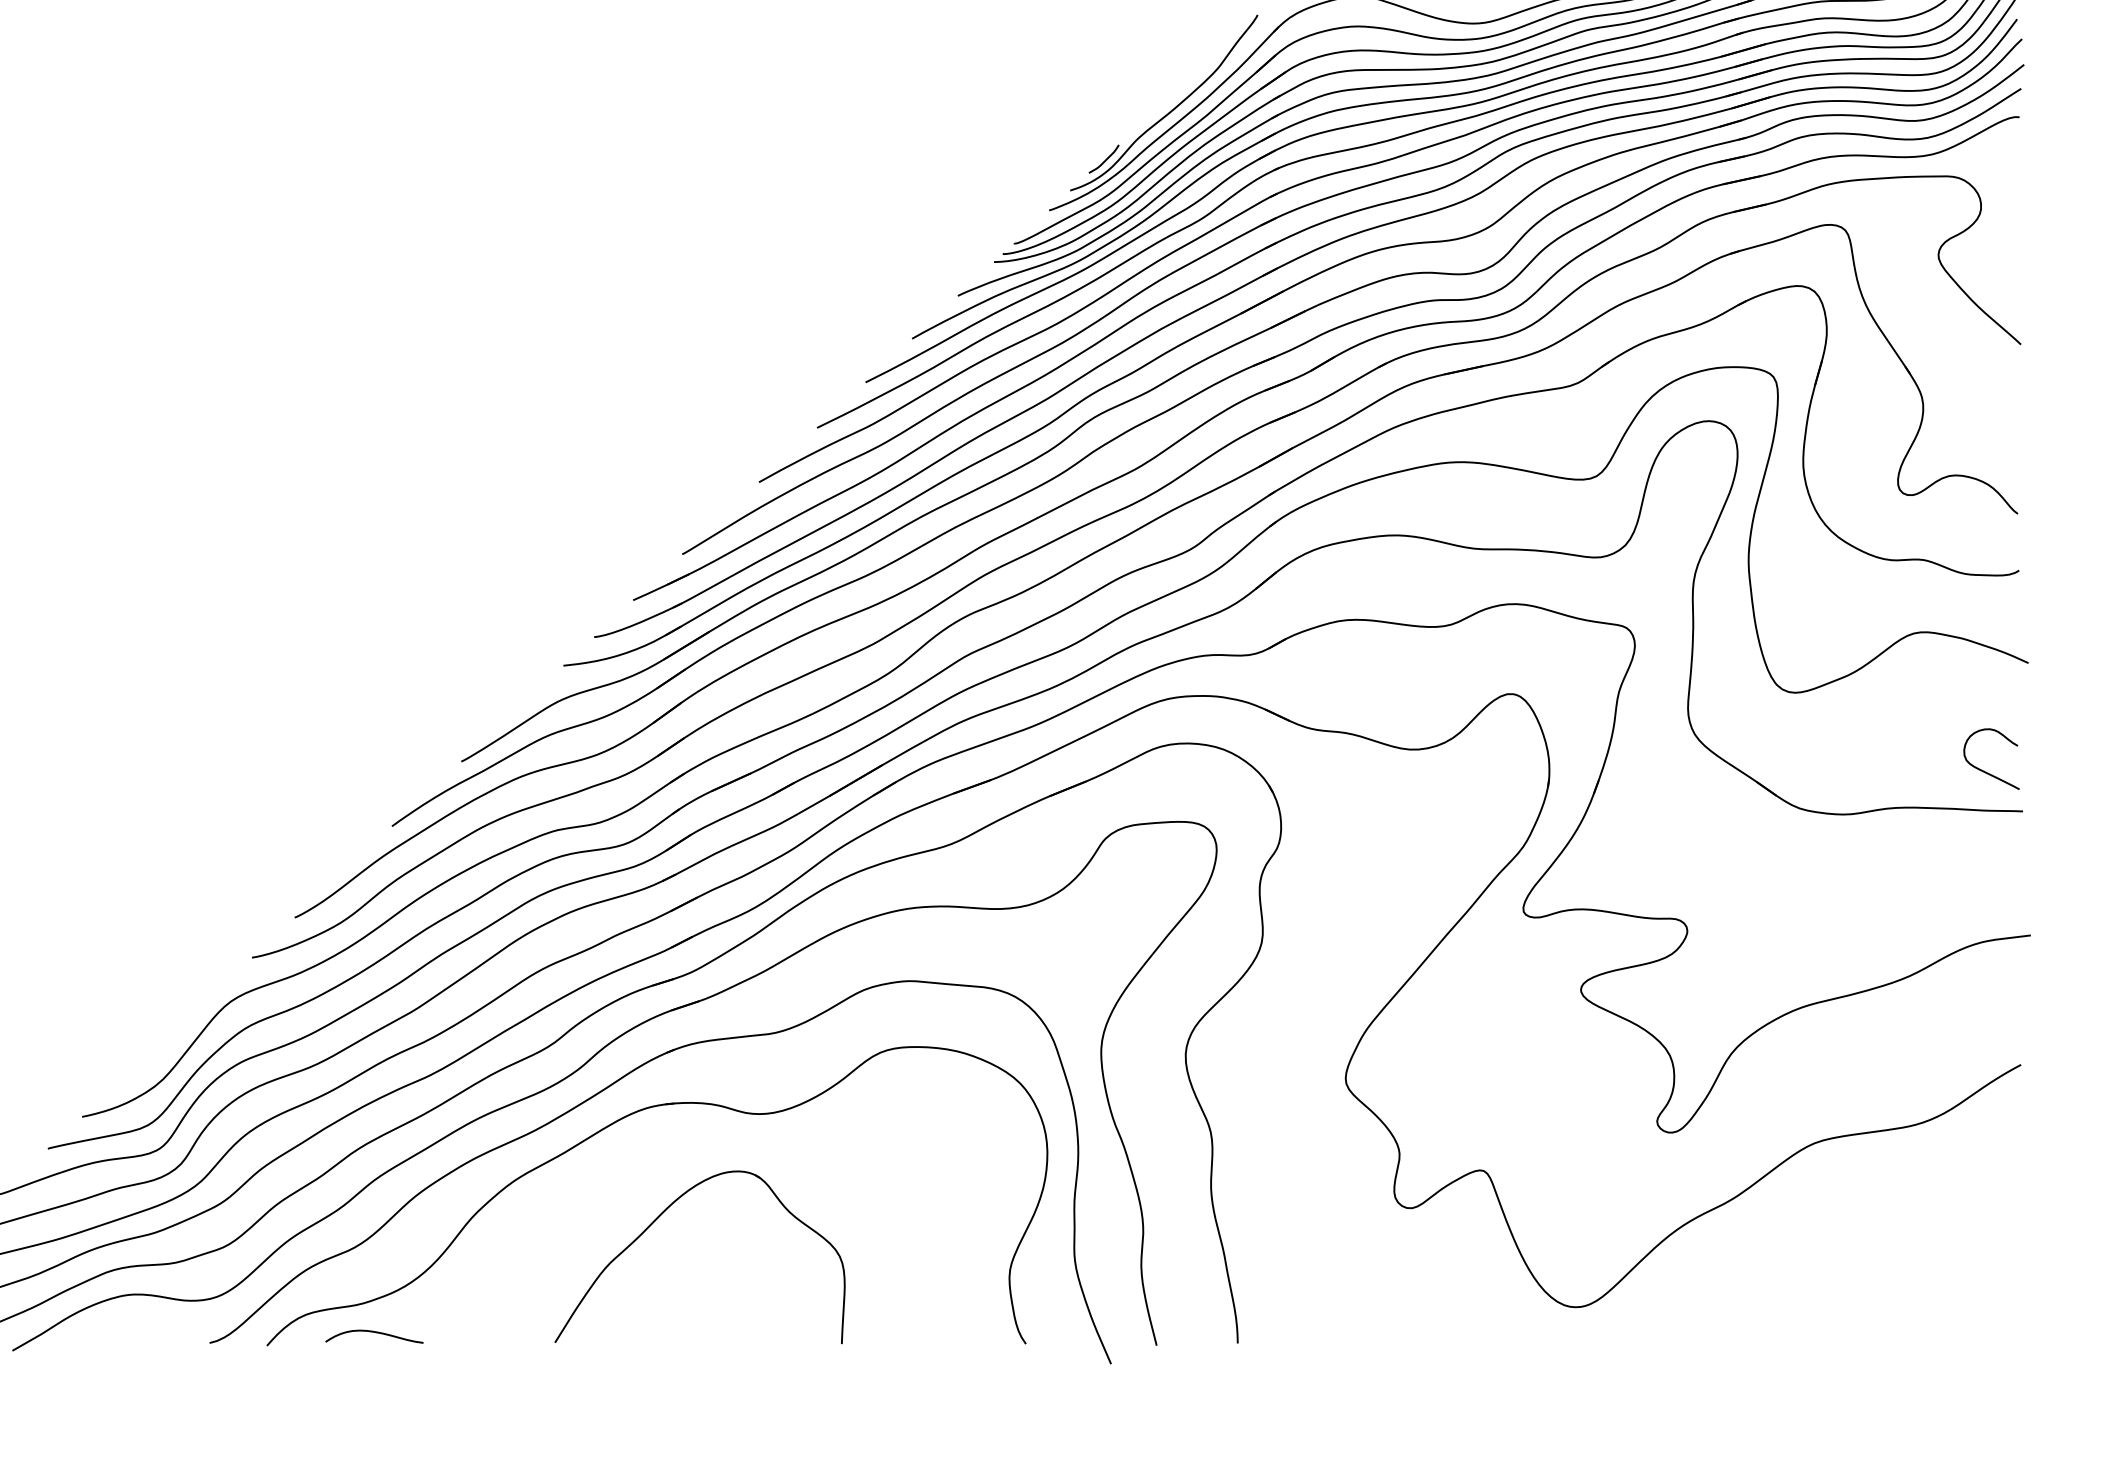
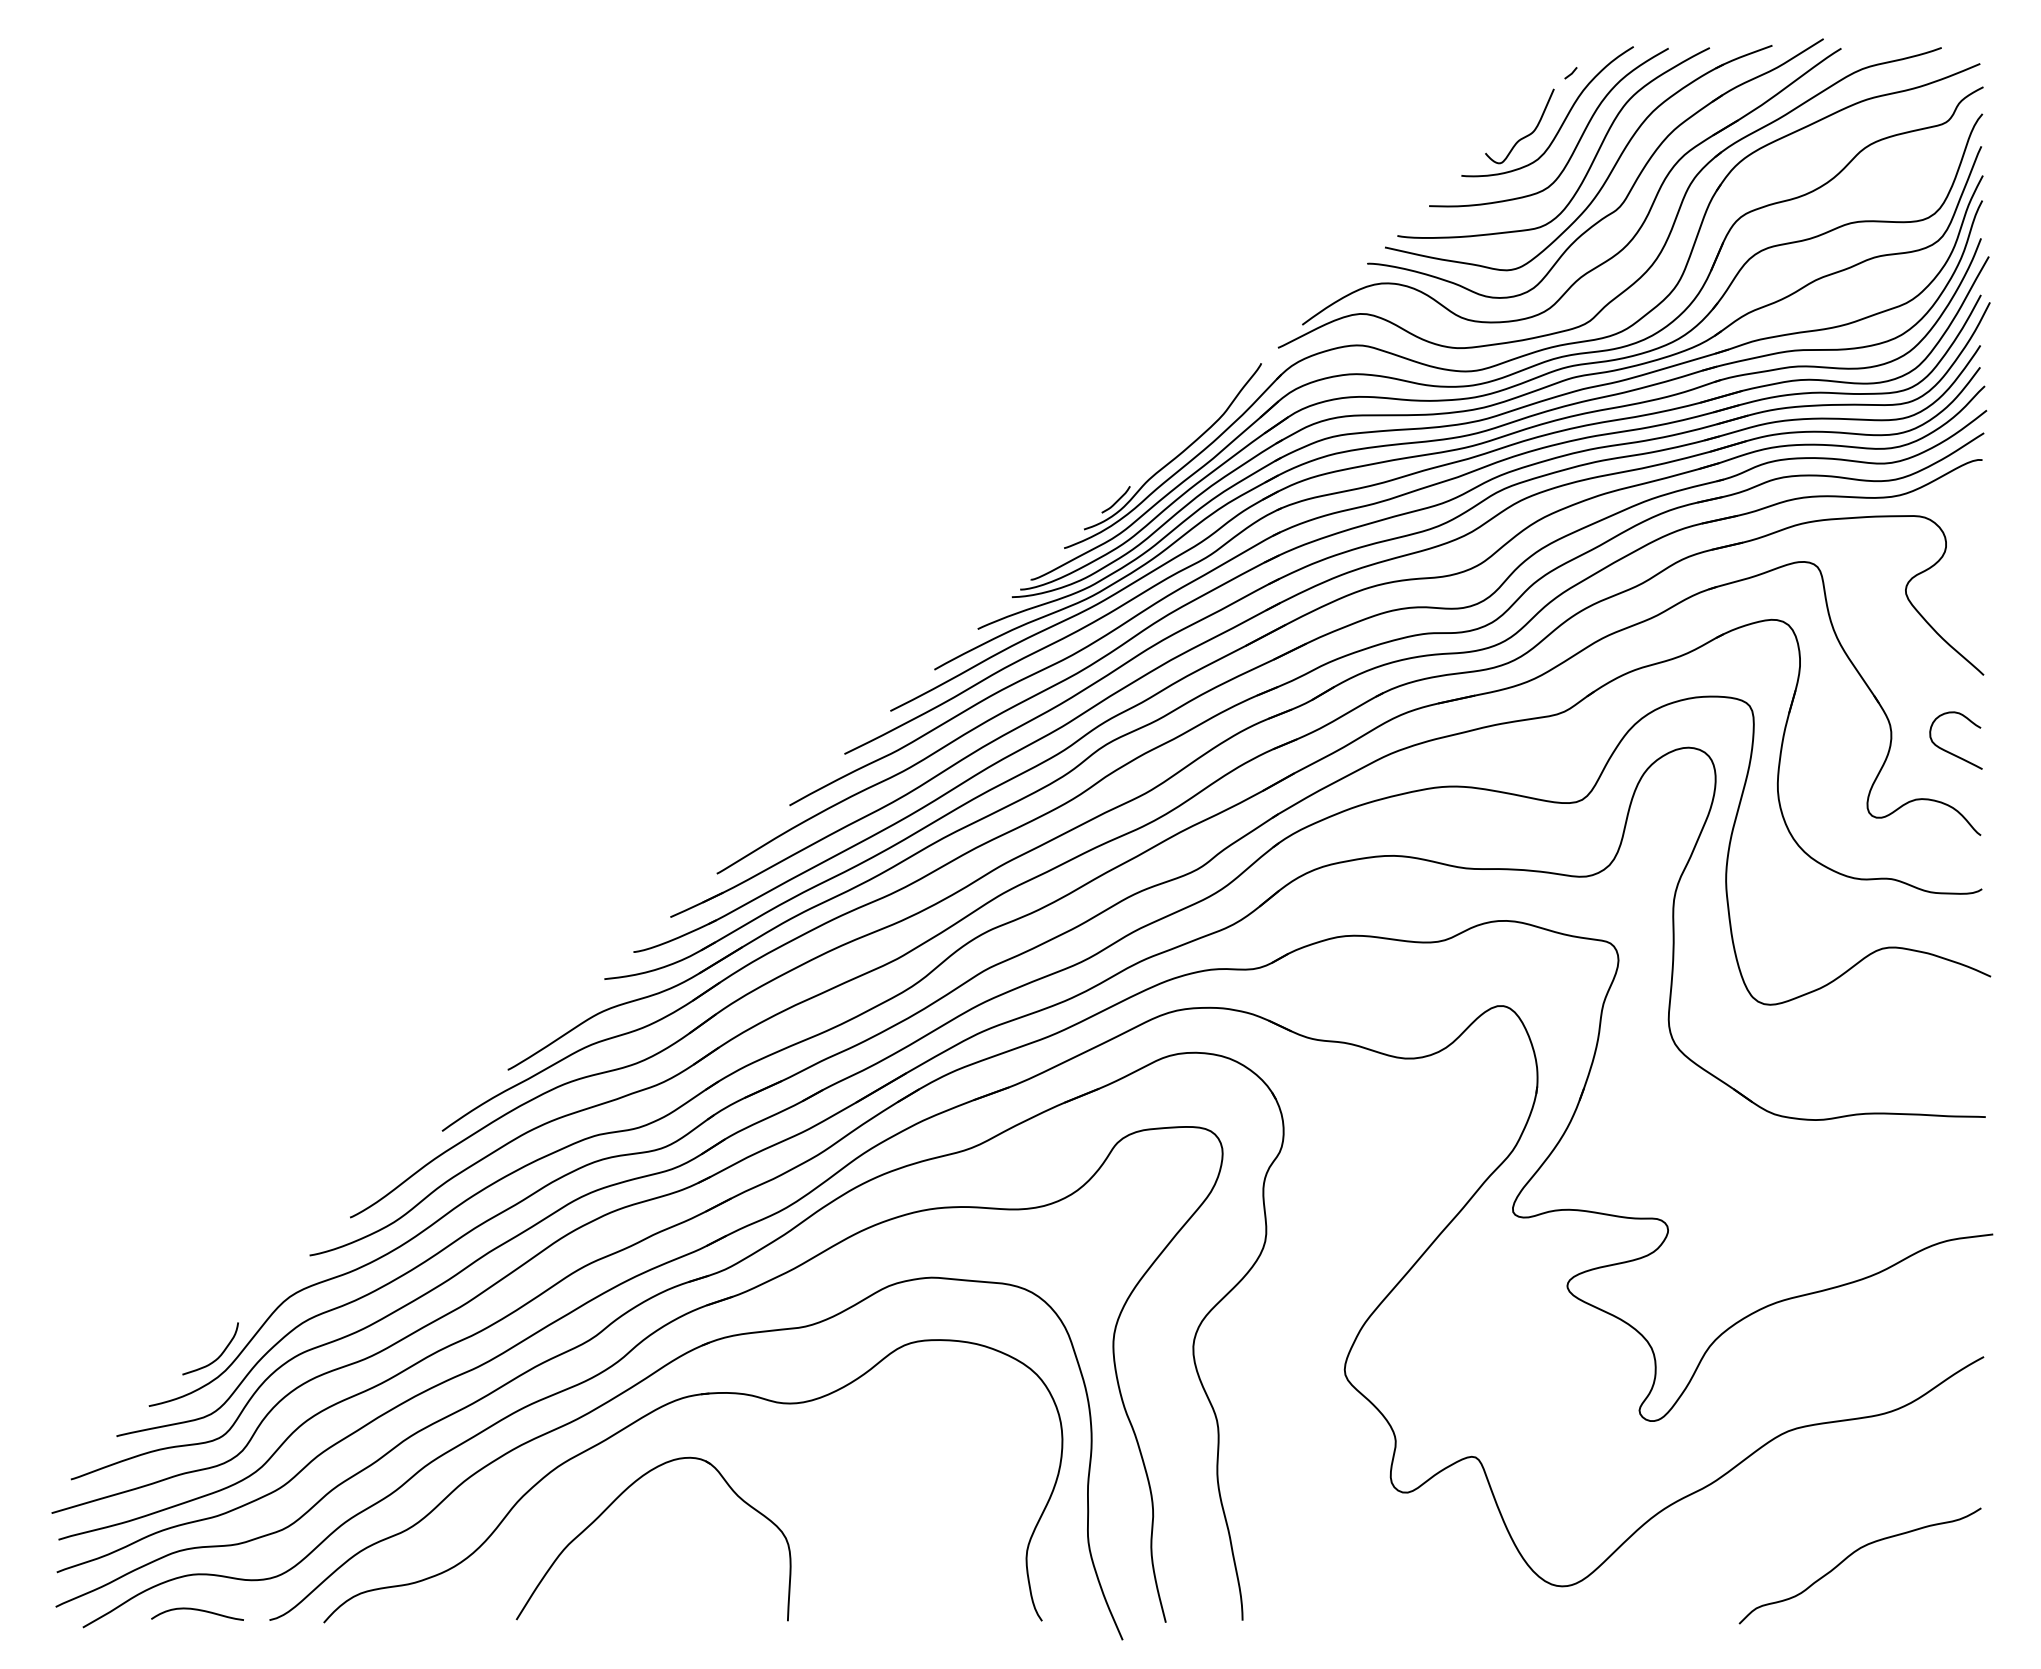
curve: (1984, 770) -> (1949, 751), moved
curve: (155, 1064) -> (218, 1356), added
part: (660, 1216) -> (616, 1500), moved
curve: (1880, 1275) -> (1850, 1556), added
curve: (374, 1332) -> (197, 1610), moved

